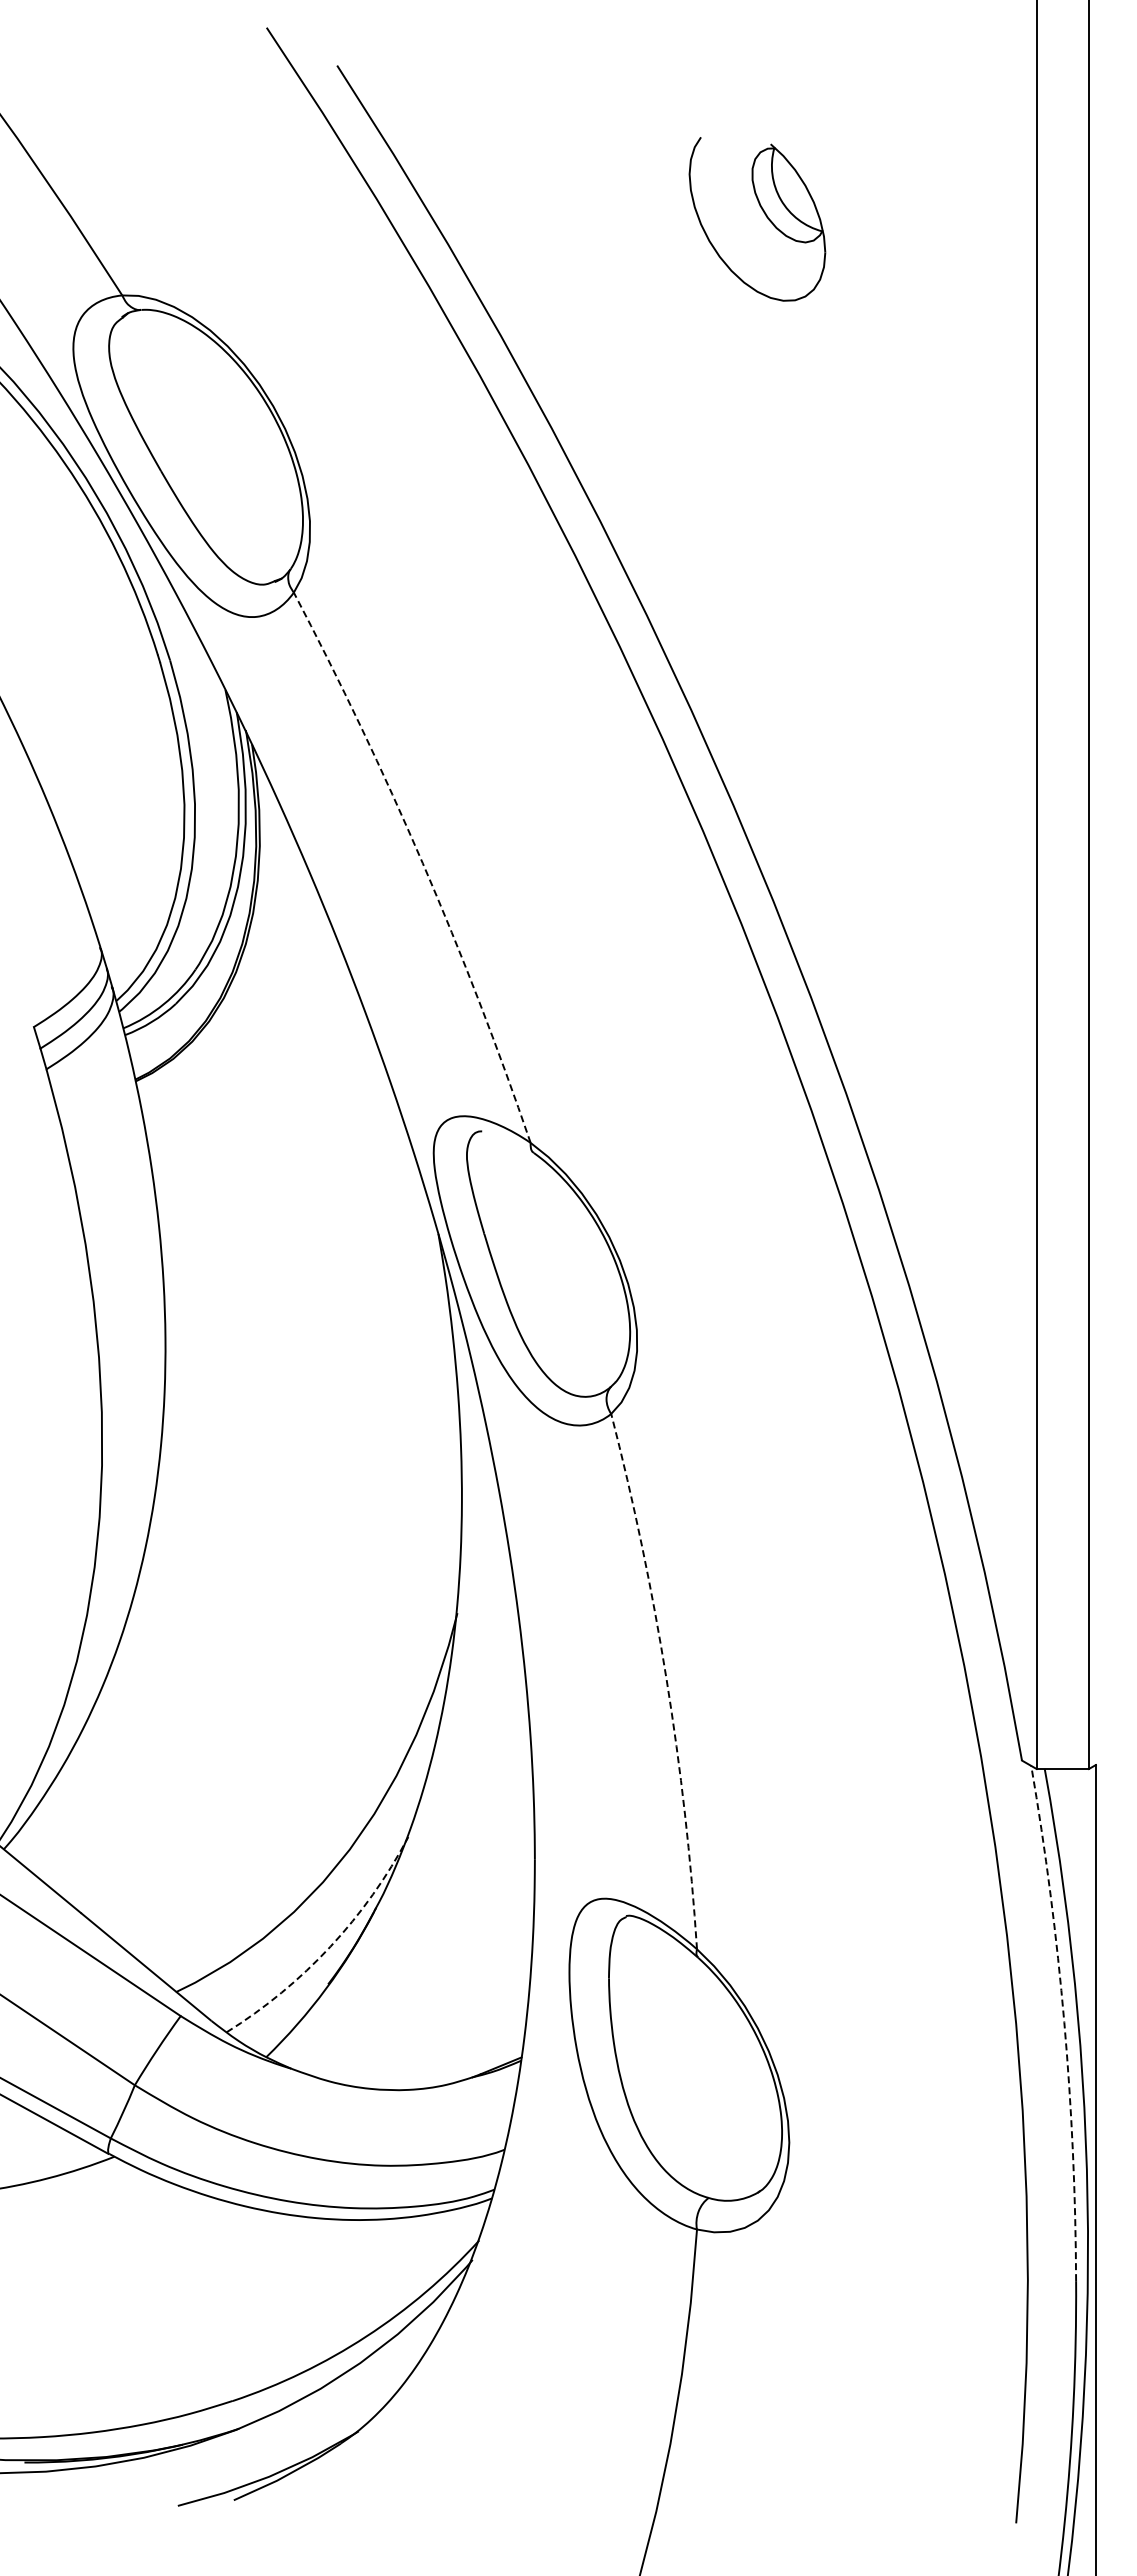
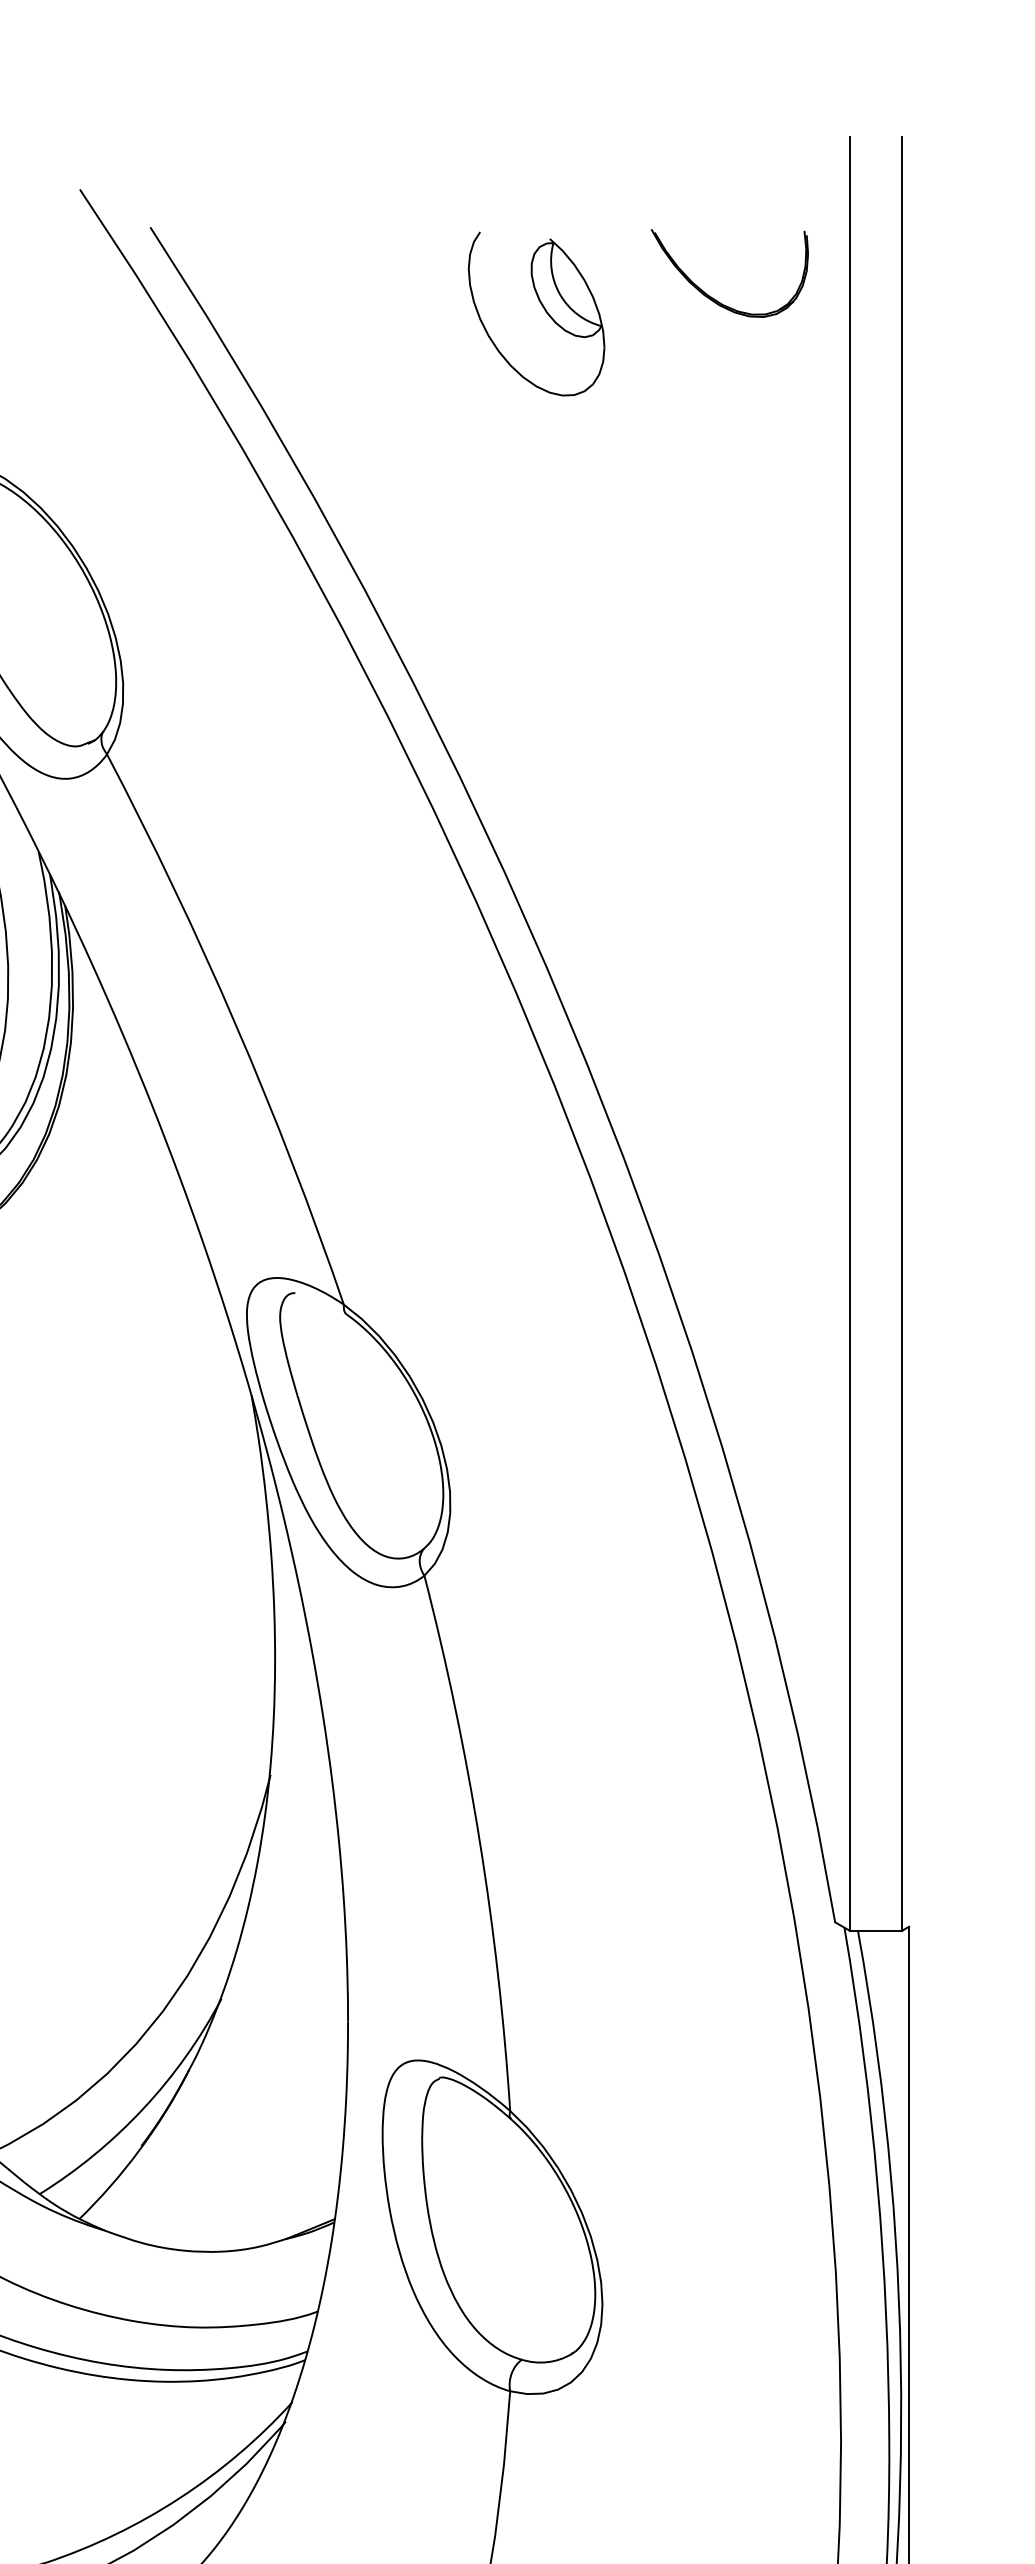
part: (899, 135) -> (712, 297), added
part: (765, 216) -> (544, 311), moved
arc: (422, 863) -> (235, 1025), dashed -> solid
arc: (666, 1679) -> (479, 1841), dashed -> solid
arc: (330, 1946) -> (143, 2108), dashed -> solid
arc: (1064, 2022) -> (877, 2184), dashed -> solid

